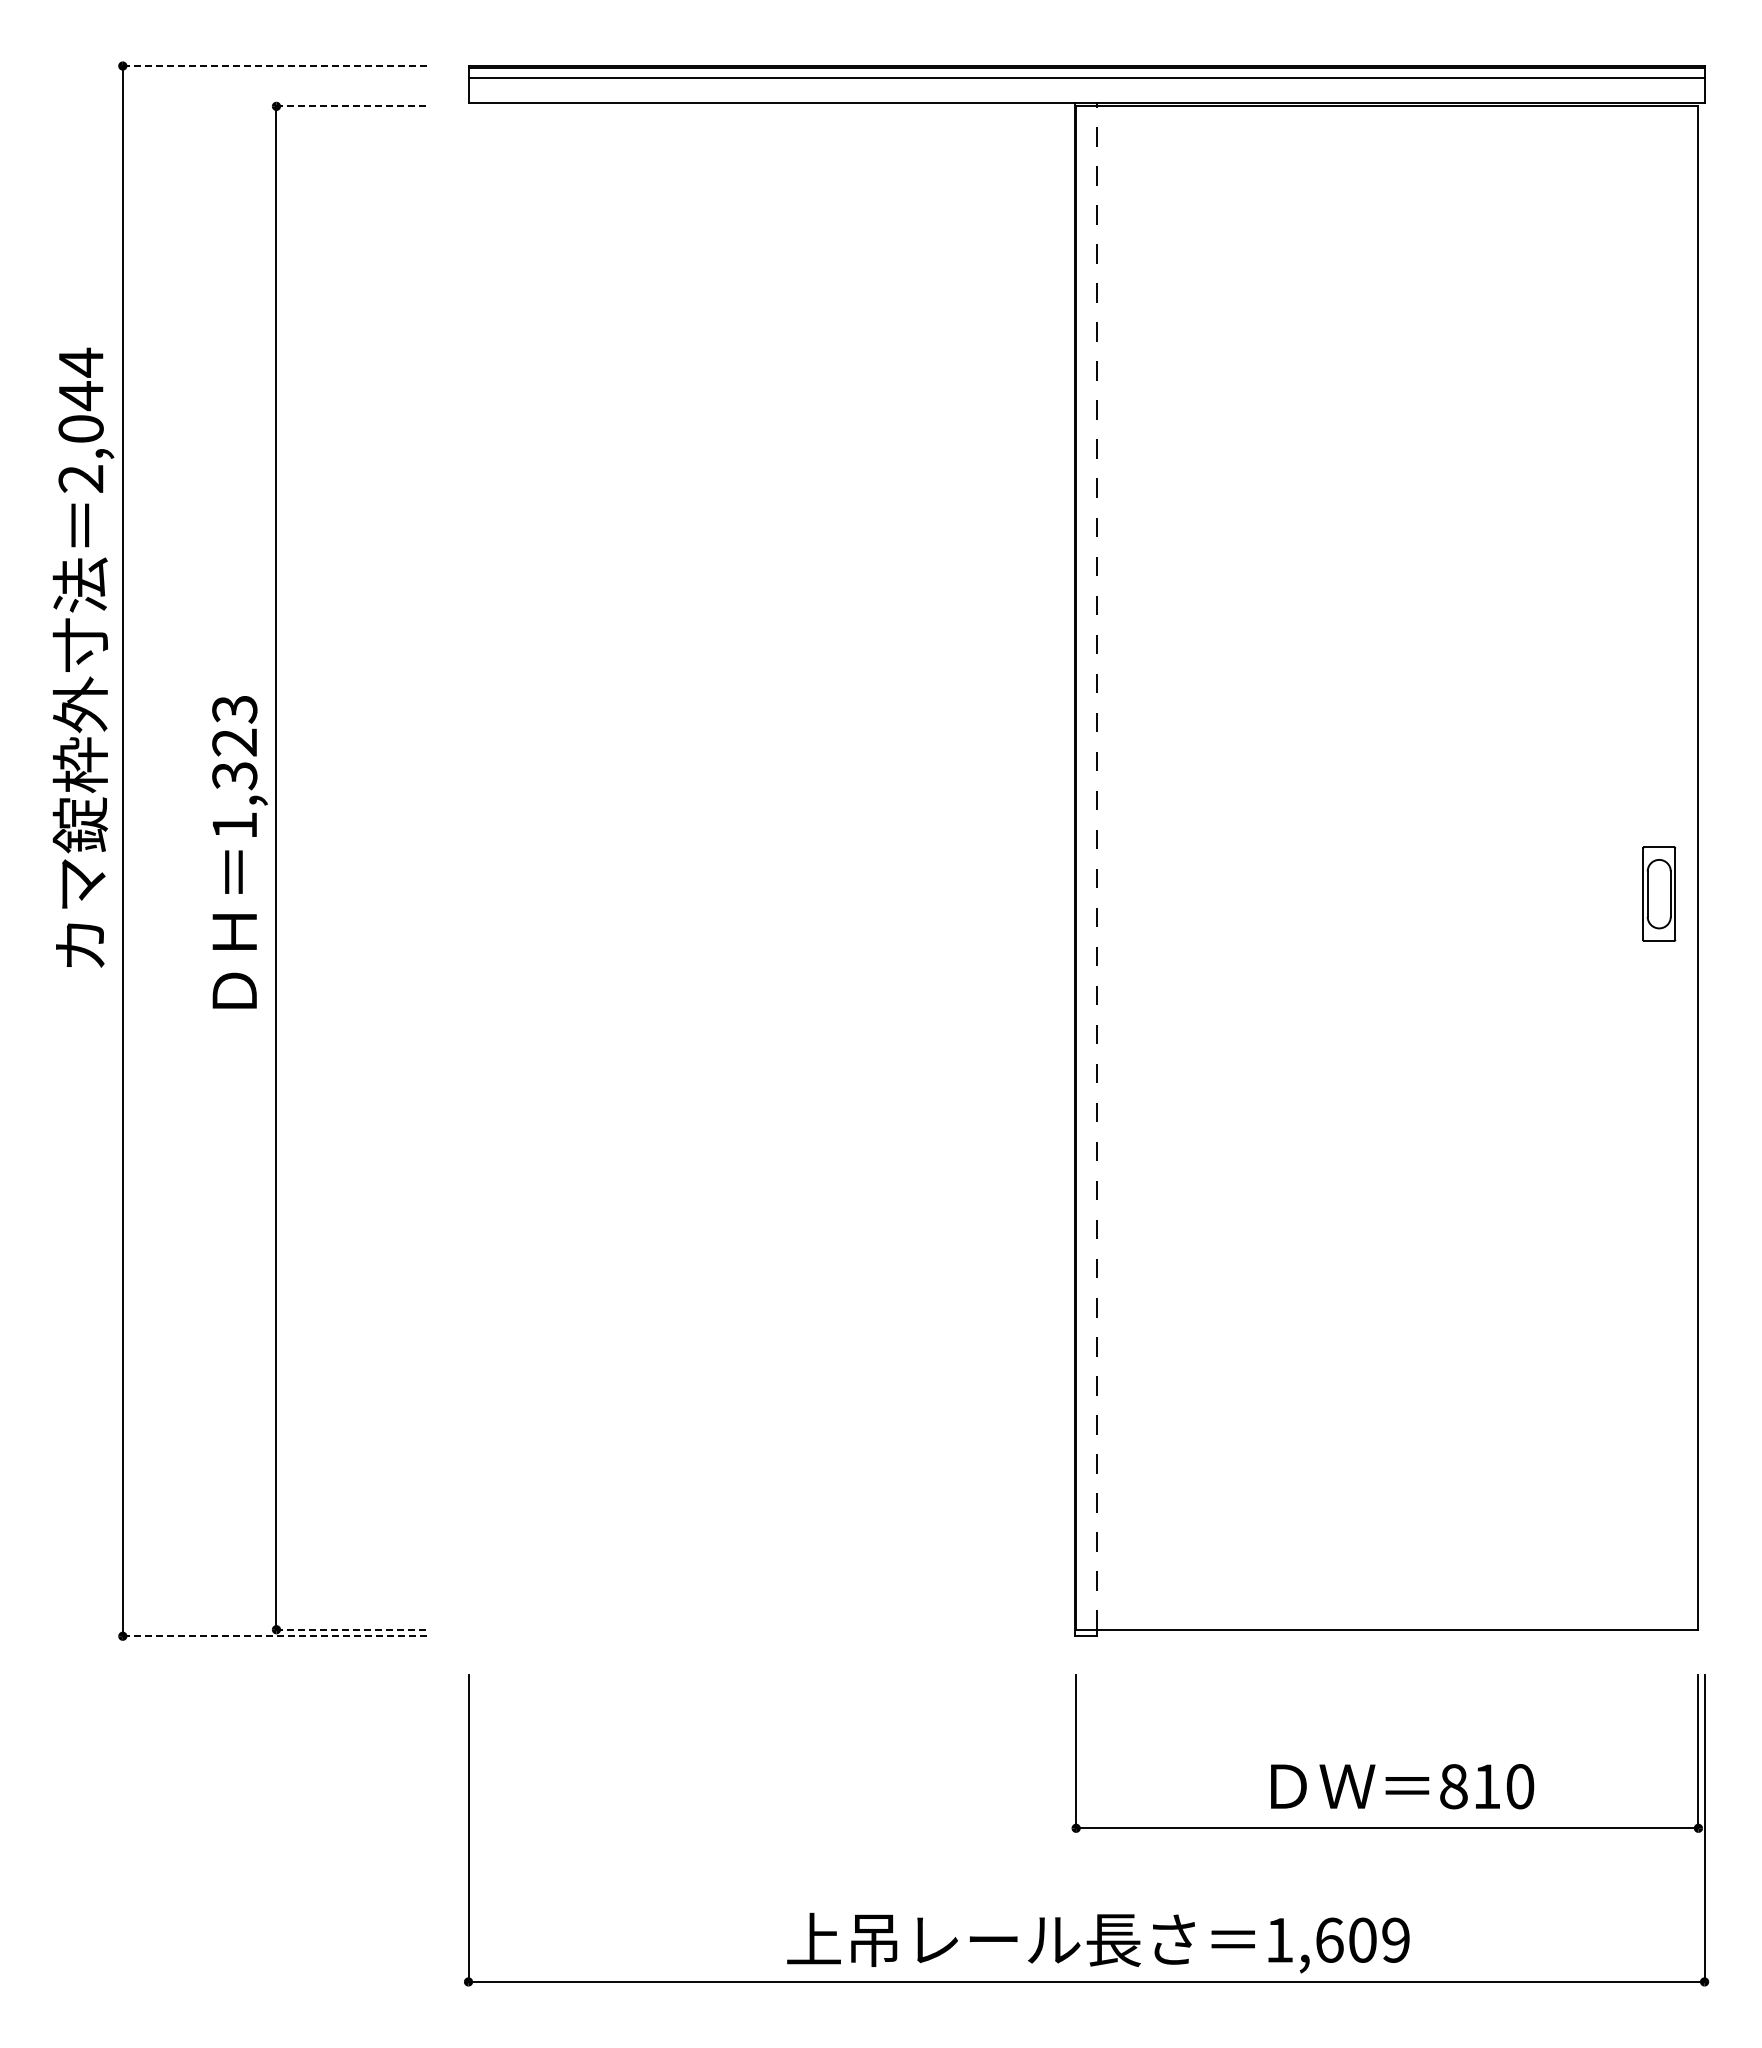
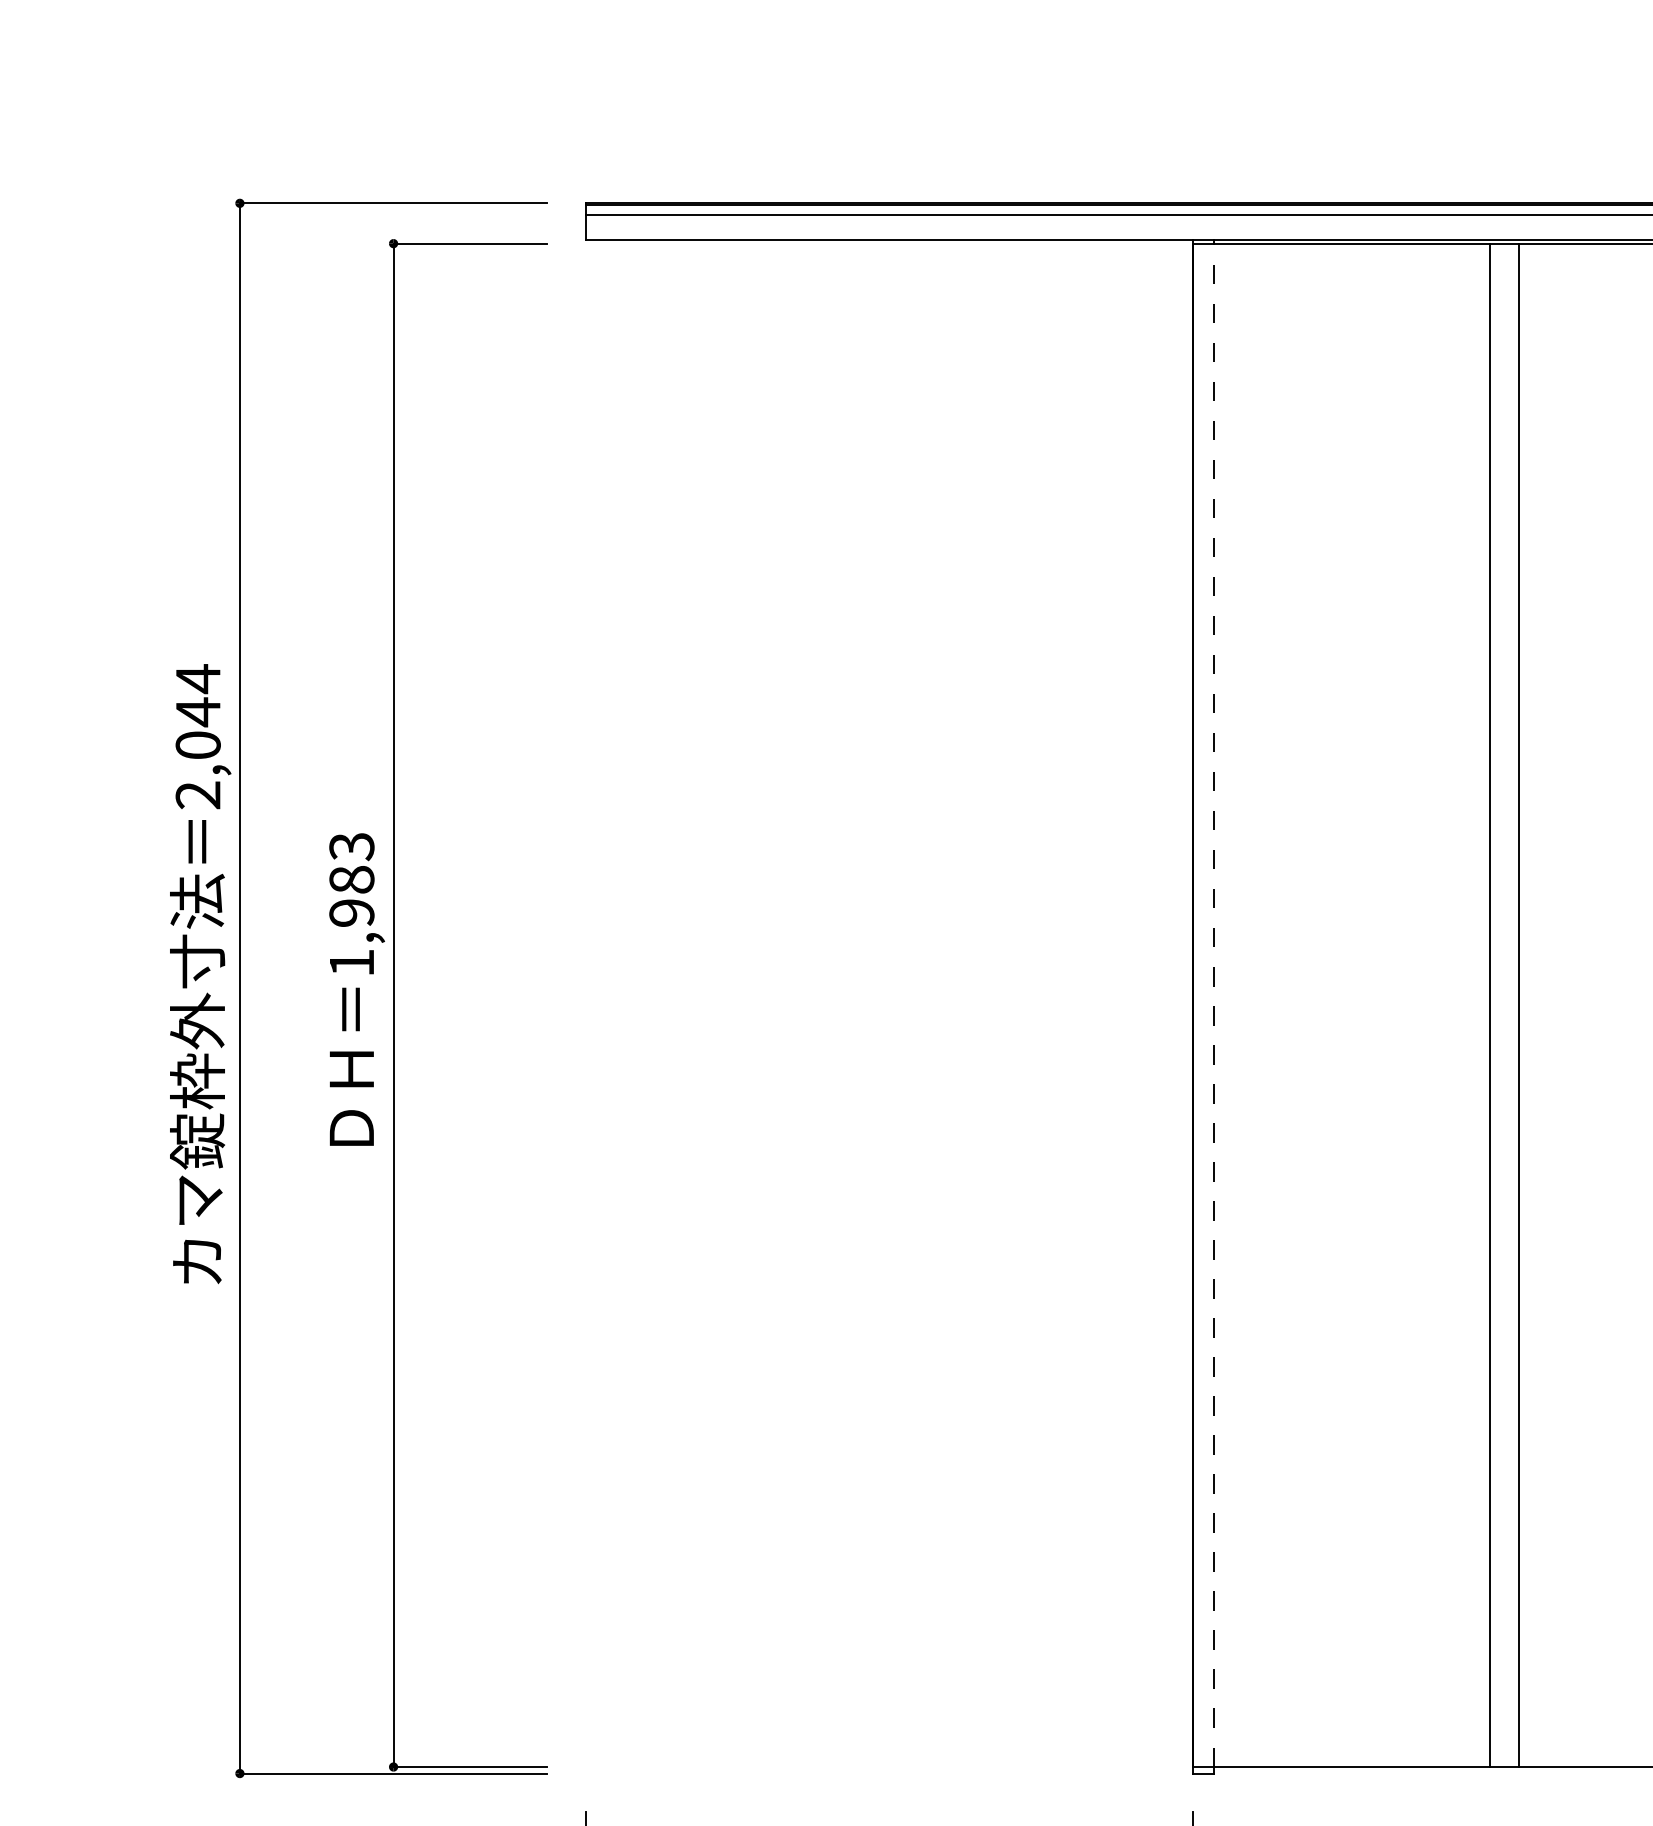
line: (276, 66) -> (393, 203), dashed -> solid
line: (353, 106) -> (470, 243), dashed -> solid
text: (83, 657) -> (200, 973), moved
text: (234, 759) -> (351, 896), 1,323 -> 1,983
line: (1372, 867) -> (1489, 1004), added
line: (1401, 867) -> (1518, 1004), added
line: (353, 1629) -> (470, 1766), dashed -> solid
line: (276, 1636) -> (393, 1773), dashed -> solid

